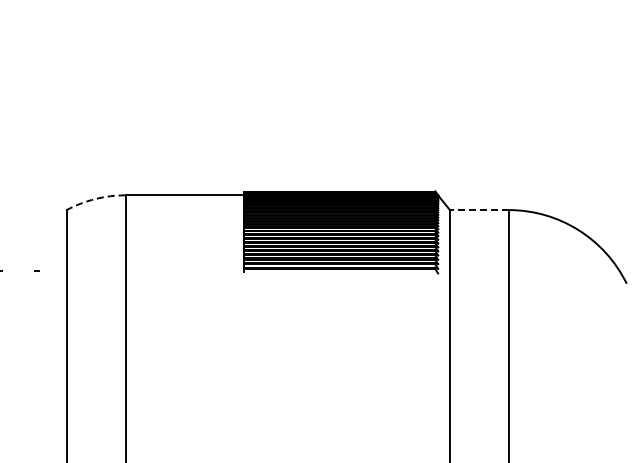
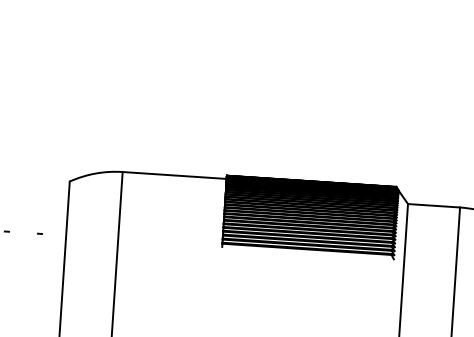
arc: (95, 199) -> (95, 173), dashed -> solid
line: (478, 210) -> (433, 206), dashed -> solid

